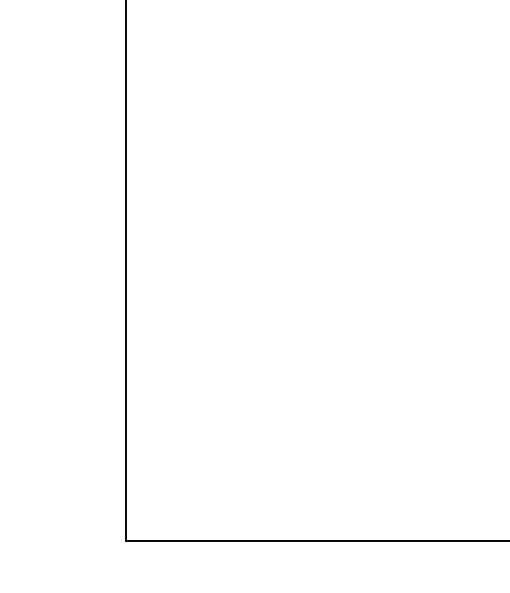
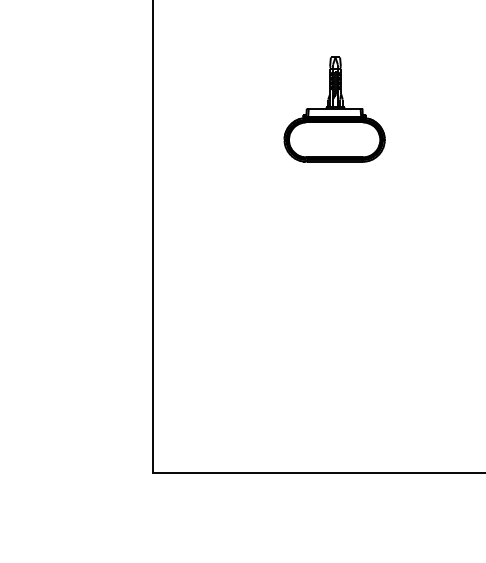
part: (329, 132) -> (334, 109), added

